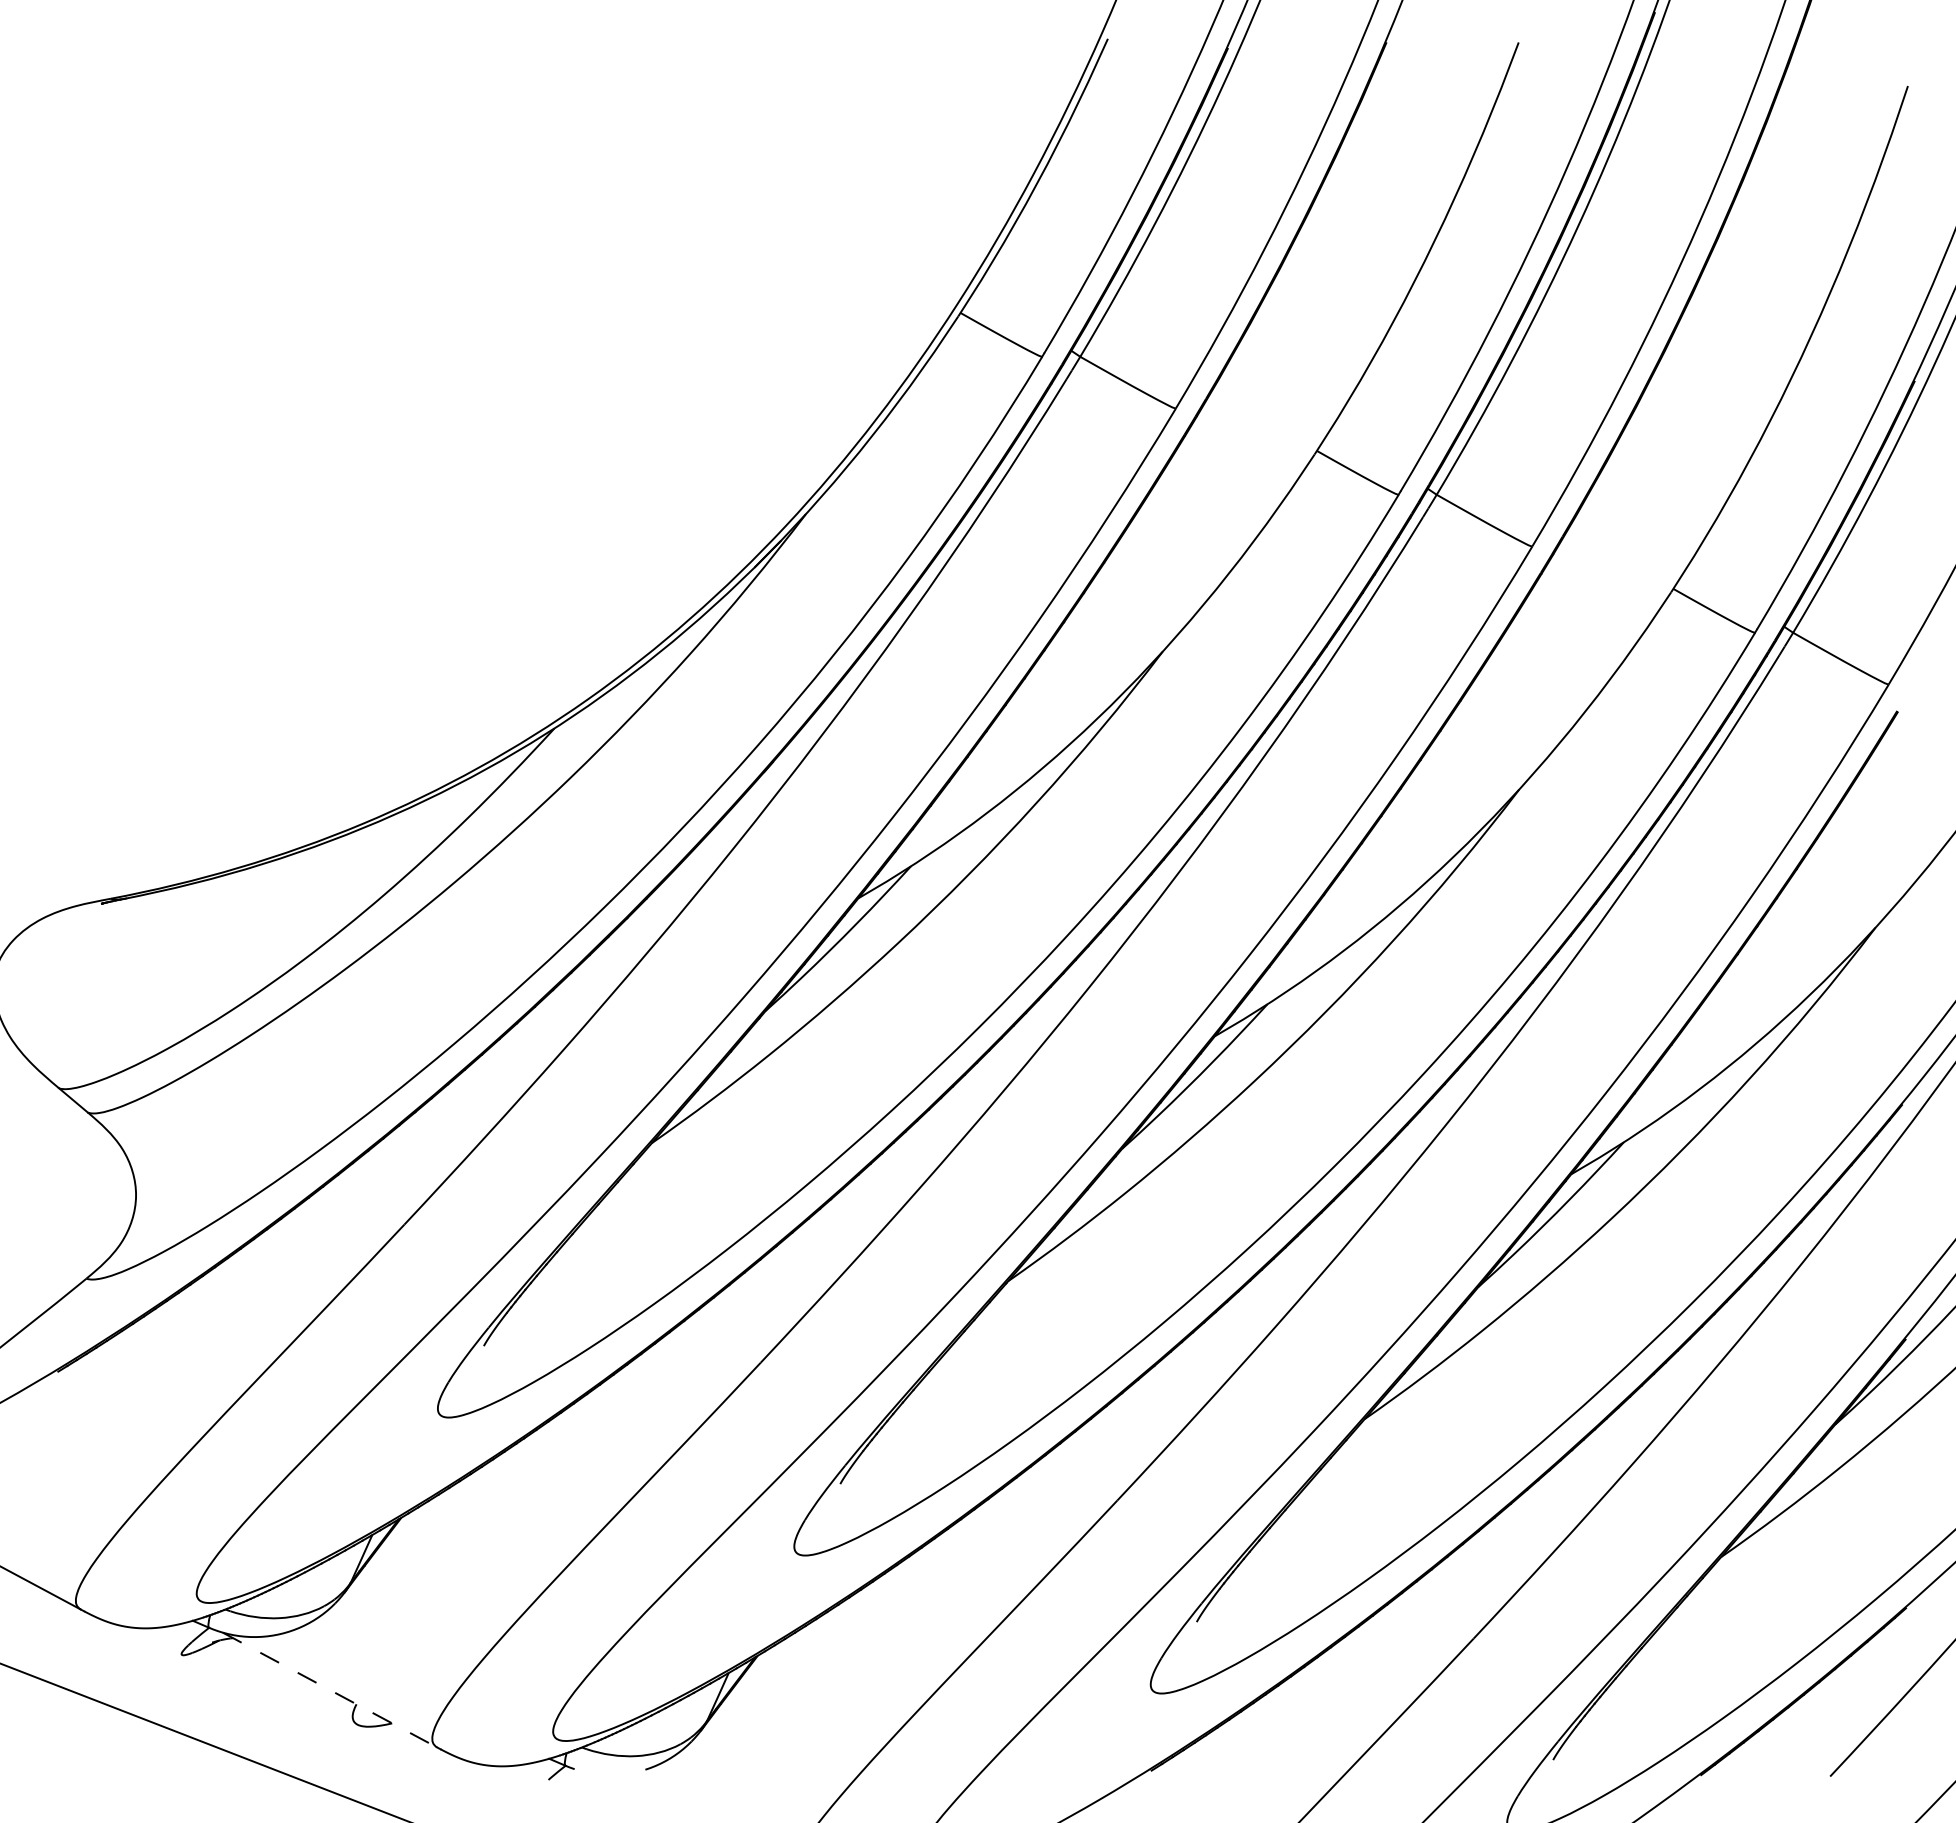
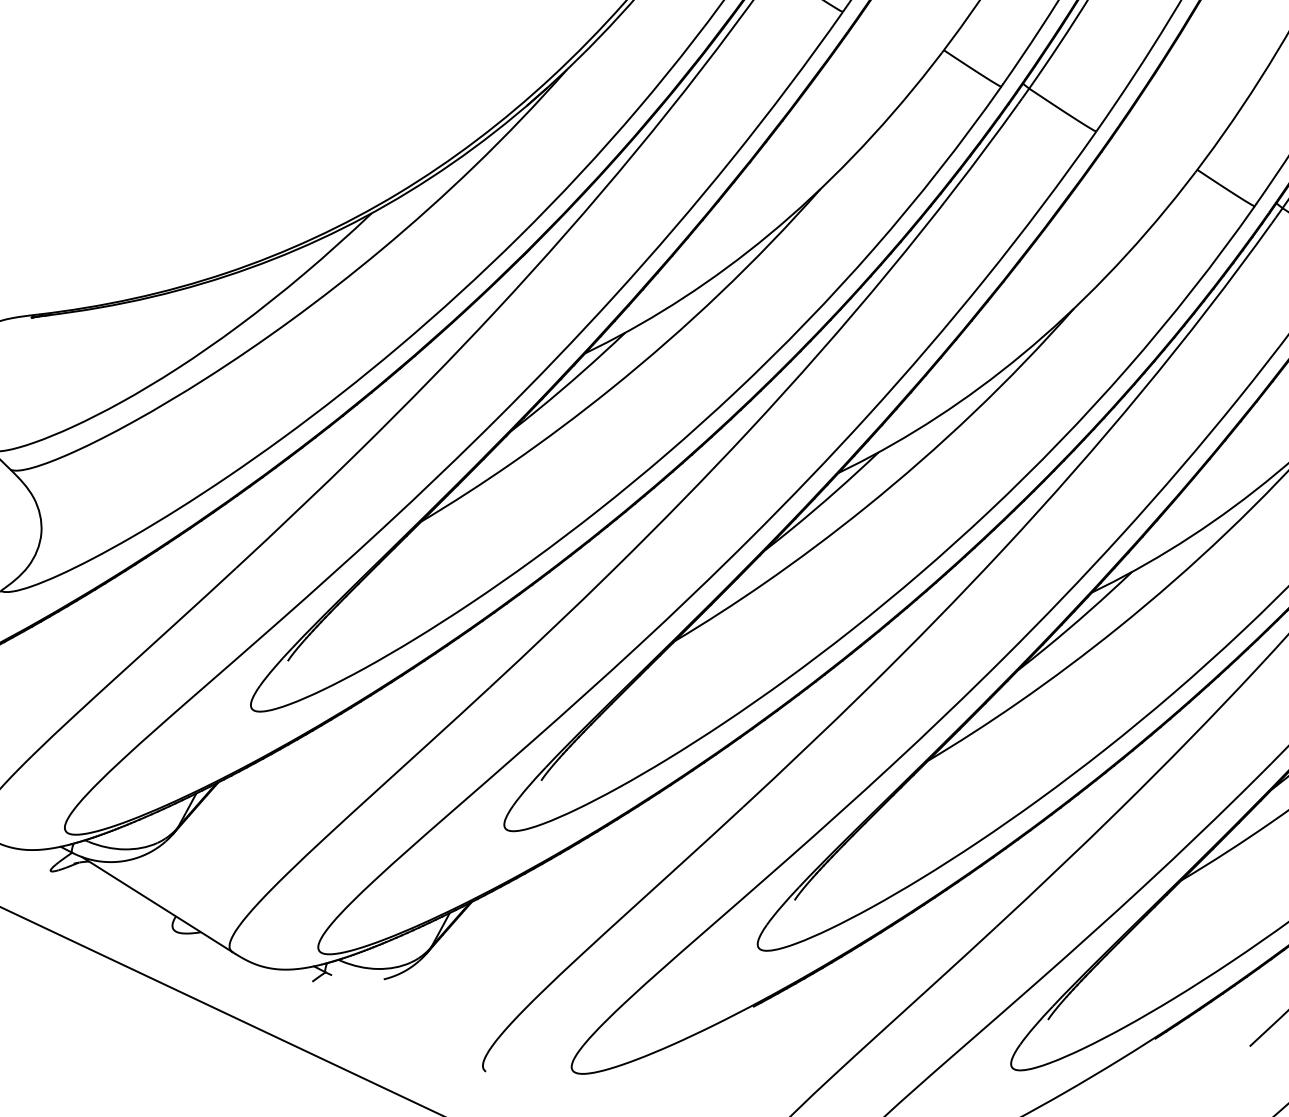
line: (330, 1690) -> (157, 904), dashed -> solid

